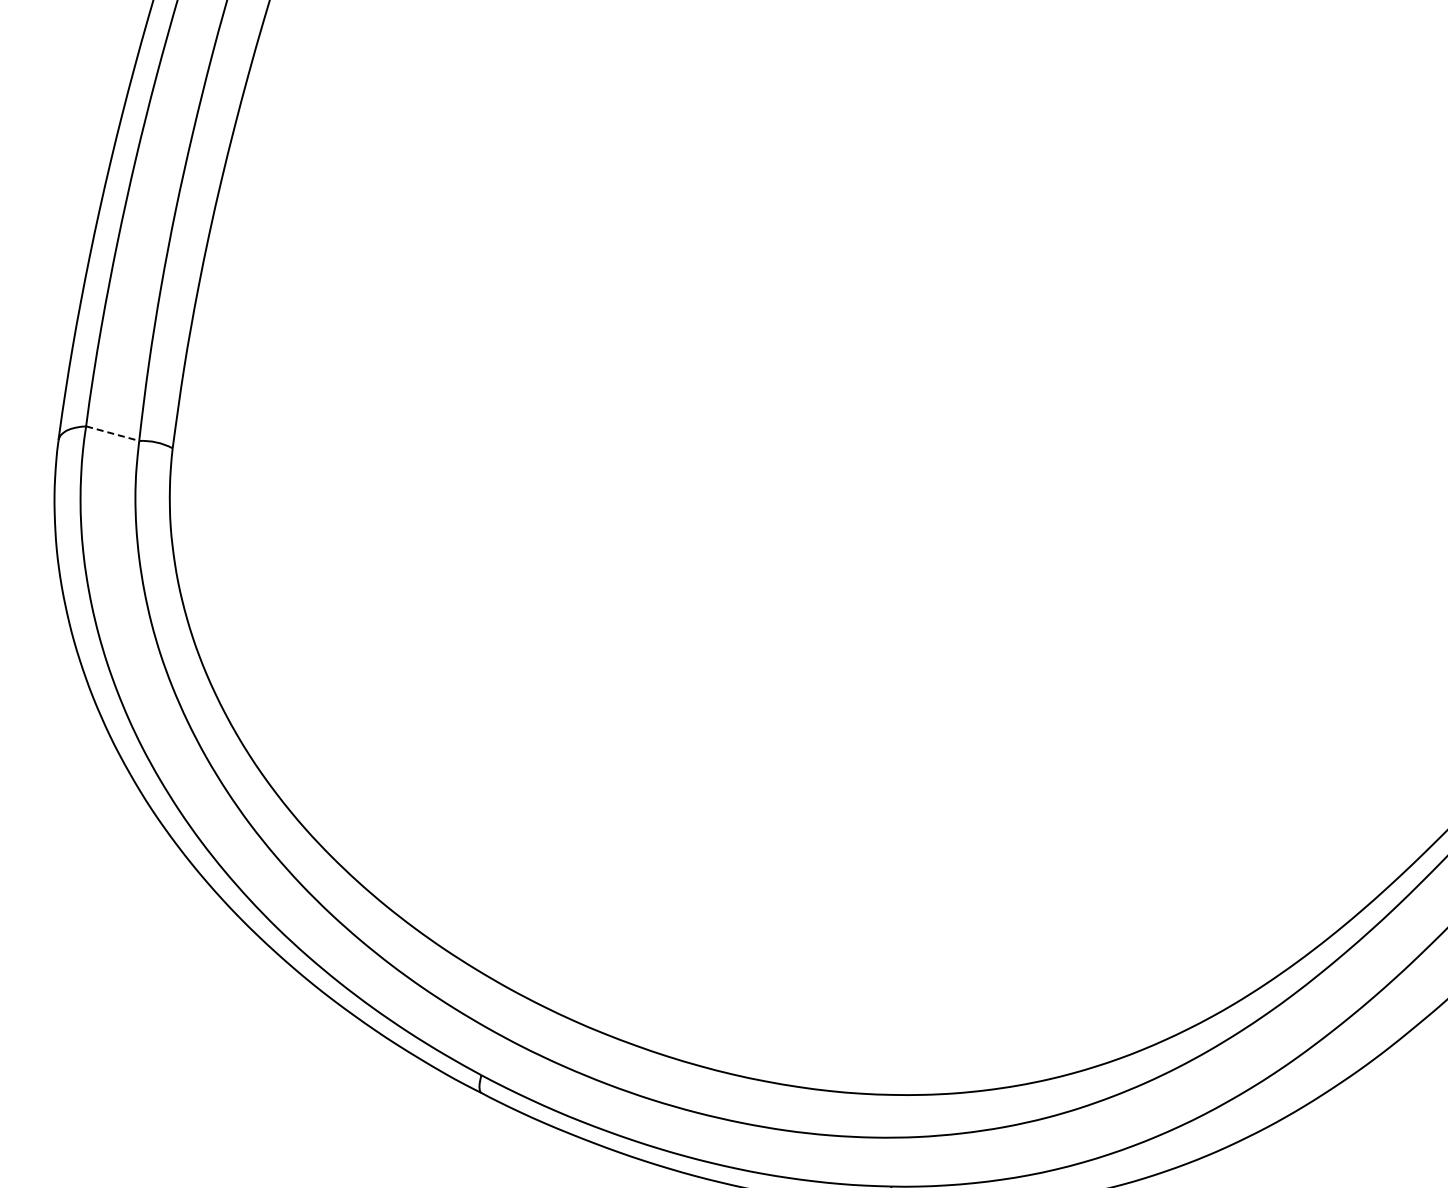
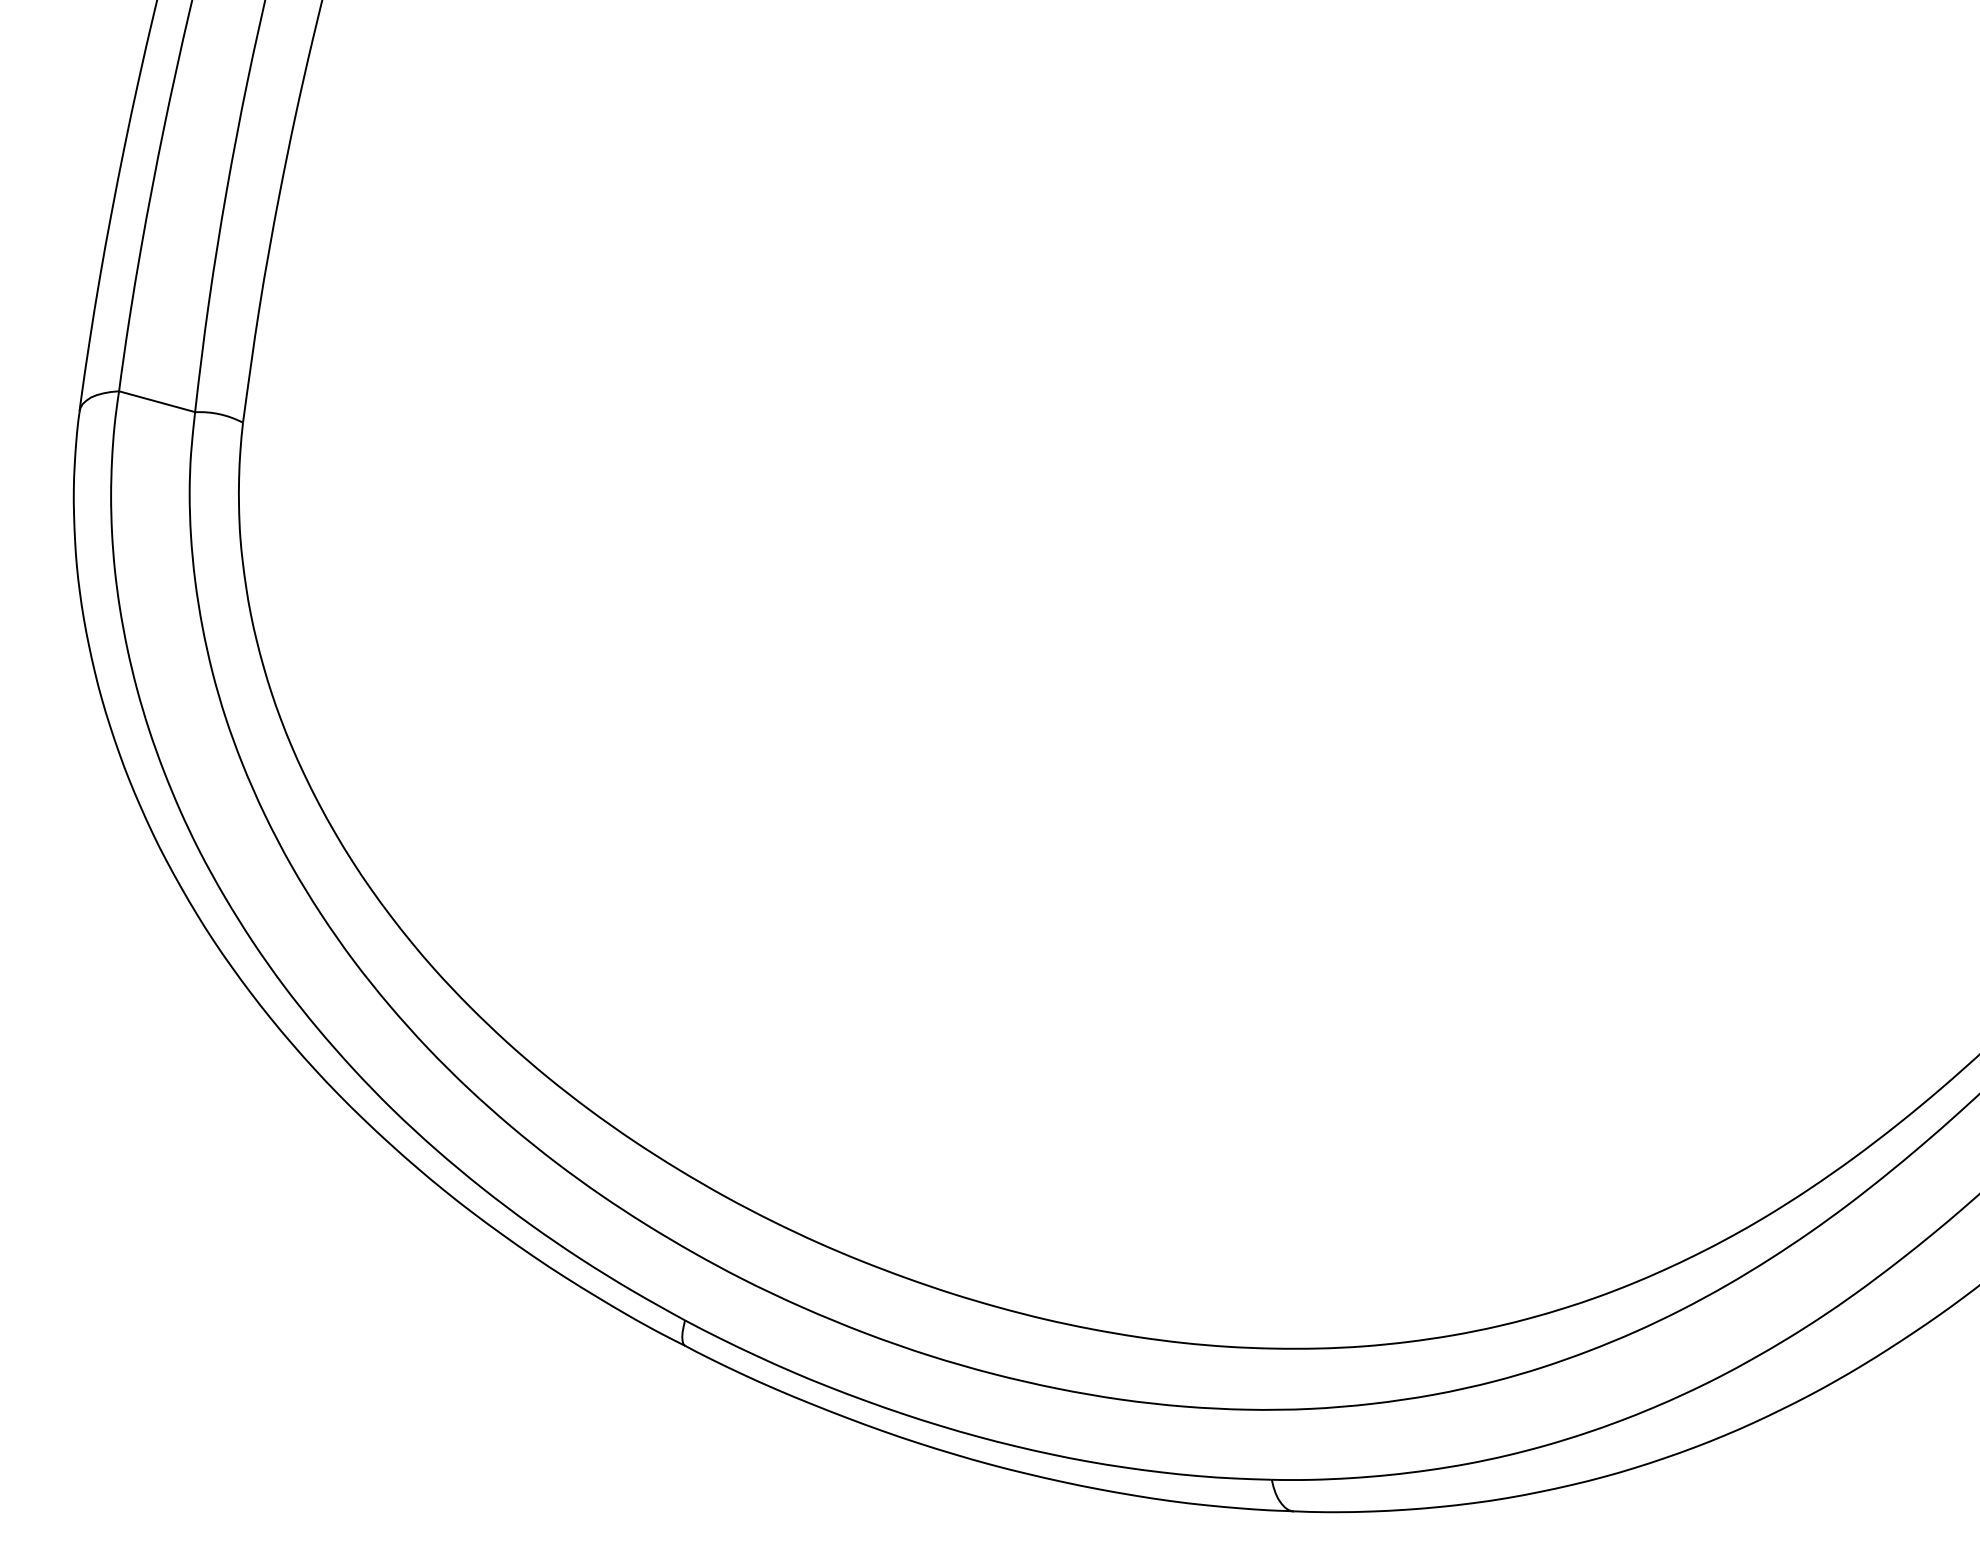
line: (112, 433) -> (156, 401), dashed -> solid

